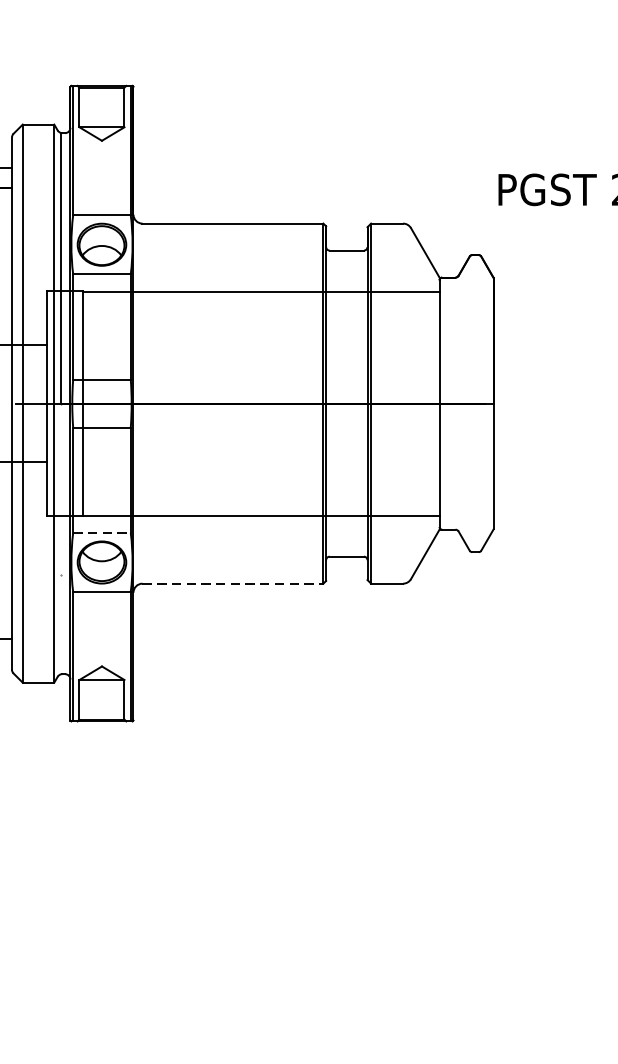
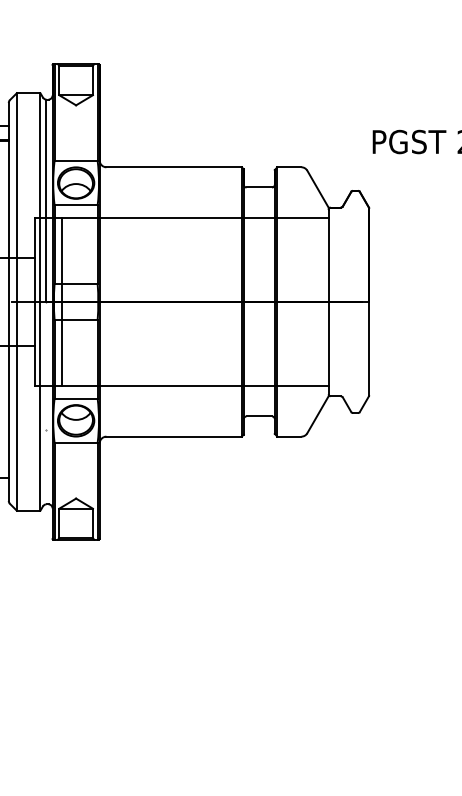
line: (102, 532) -> (76, 398), dashed -> solid
line: (233, 583) -> (174, 436), dashed -> solid

